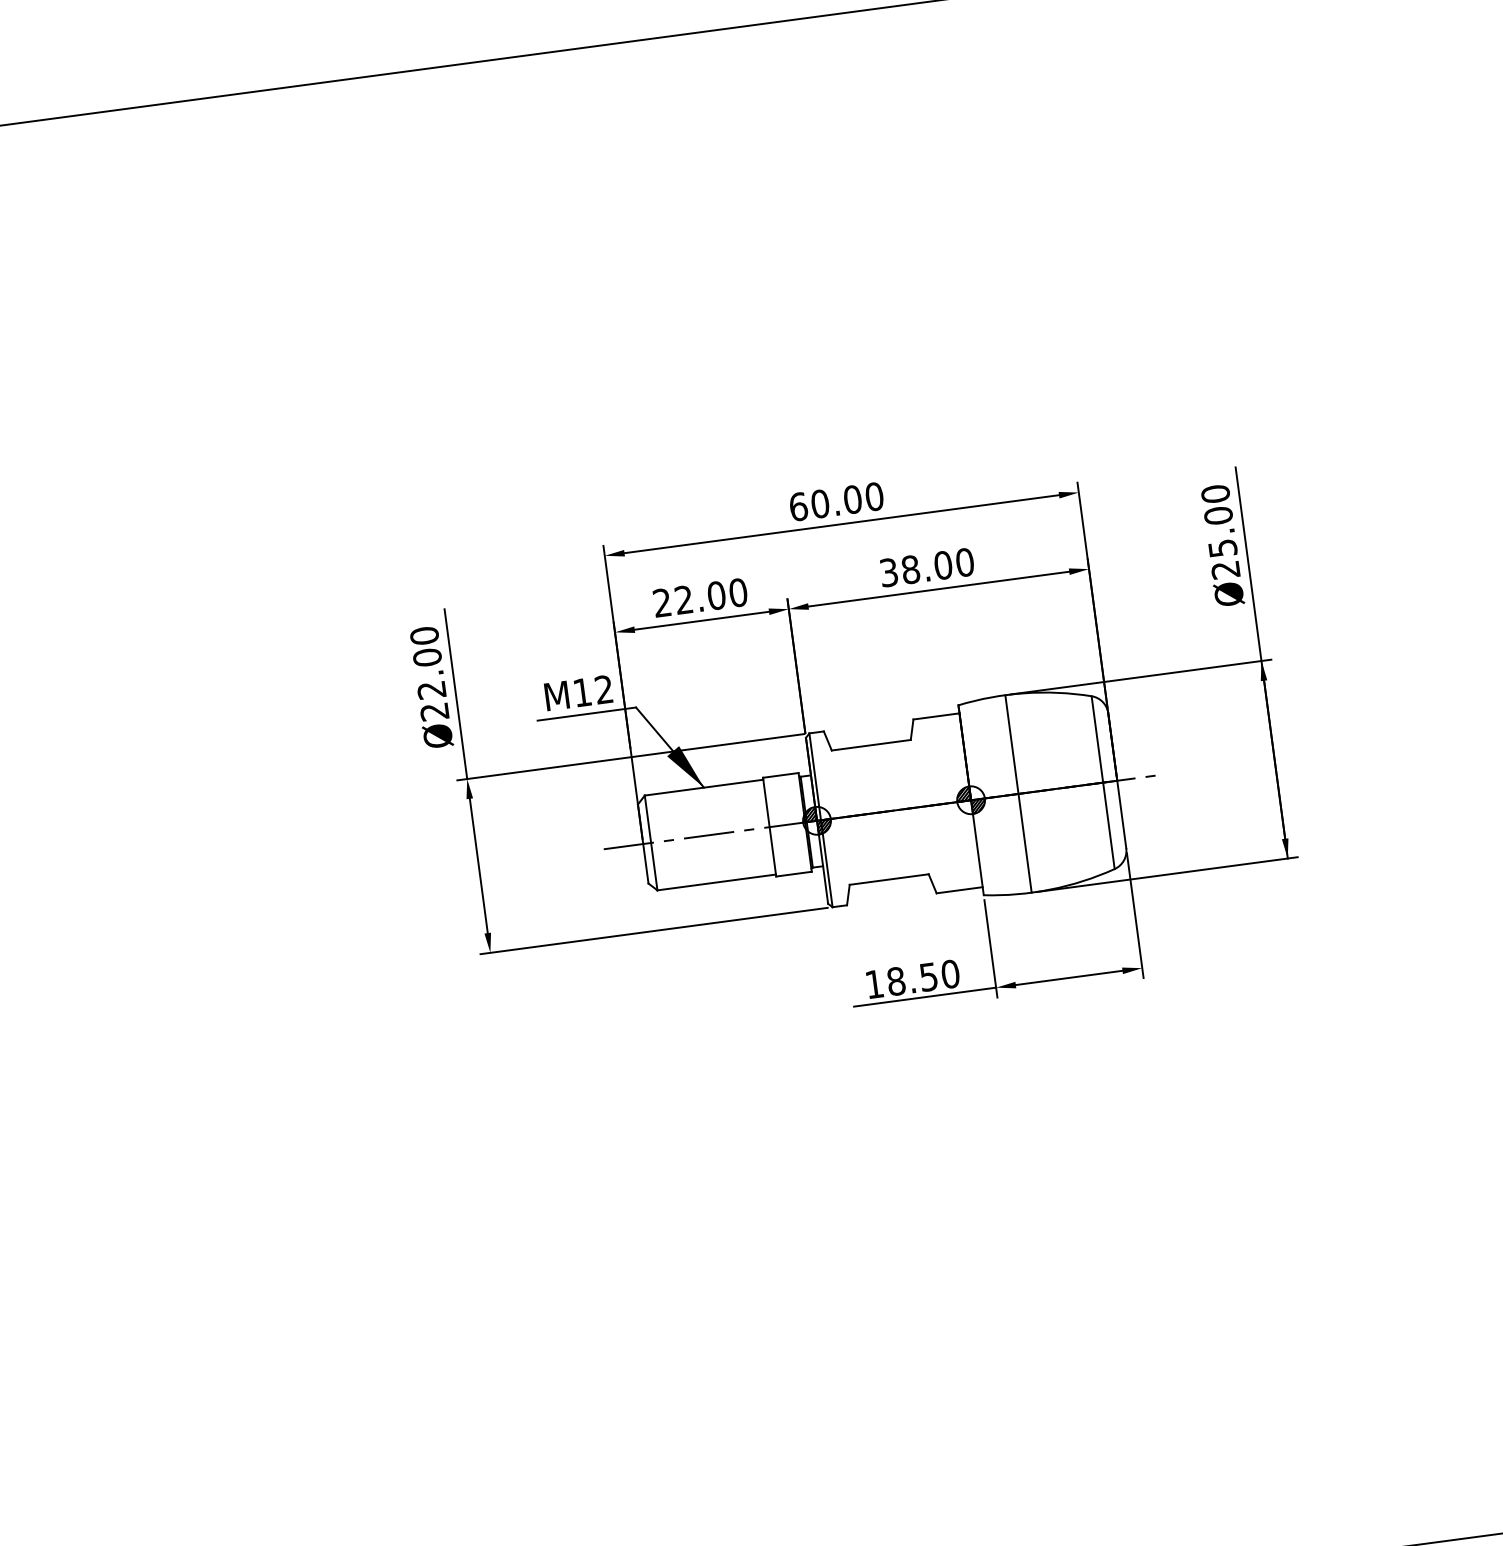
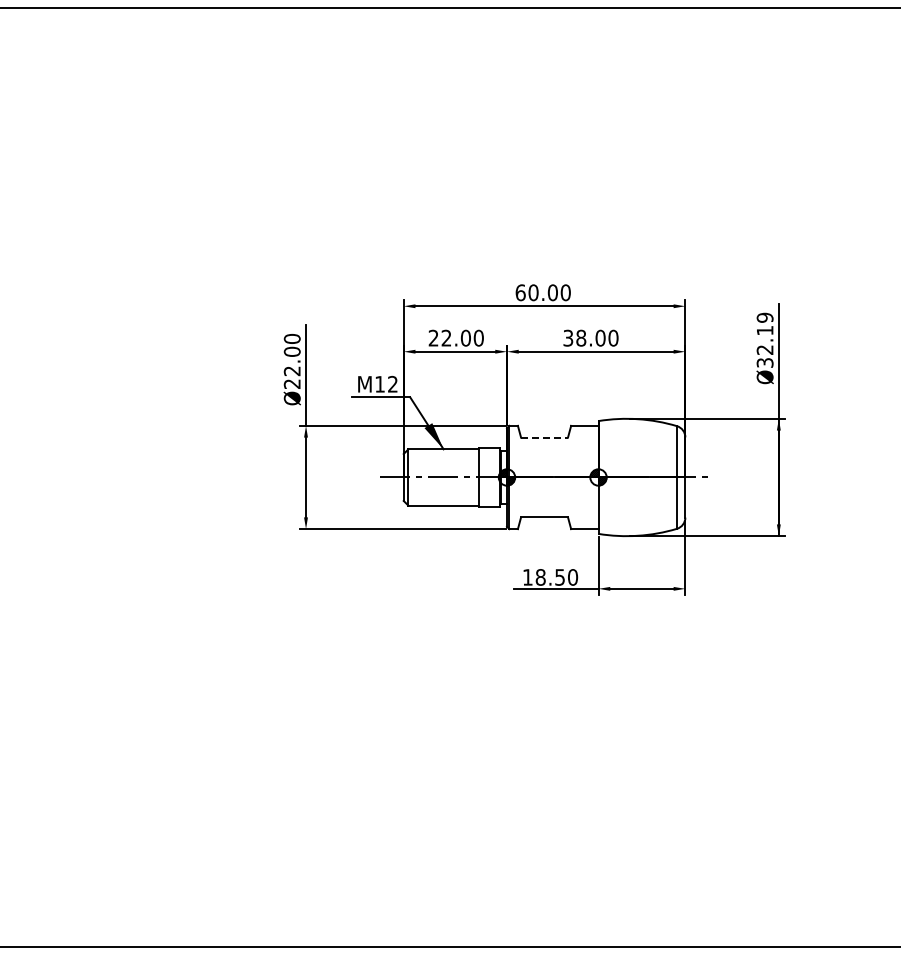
text: (1219, 530) -> (764, 339), Ø25.00 -> Ø32.19
line: (872, 744) -> (545, 437), solid -> dashed
line: (1018, 793) -> (626, 477), removed

